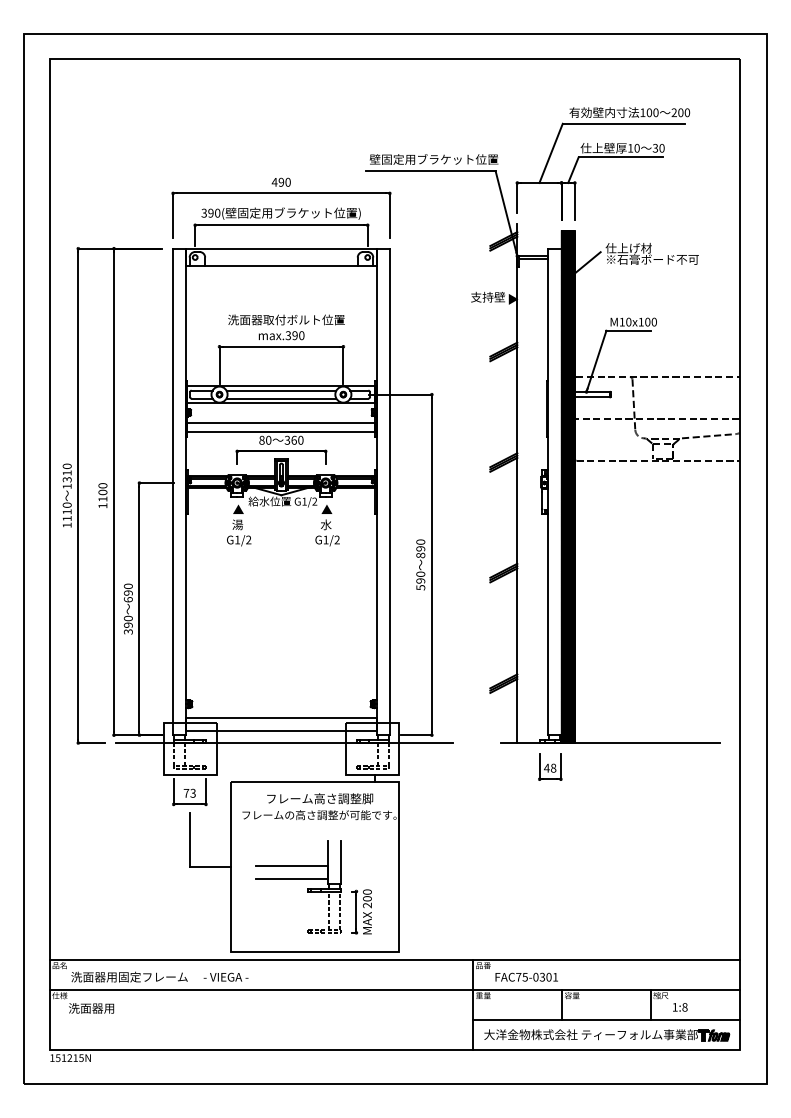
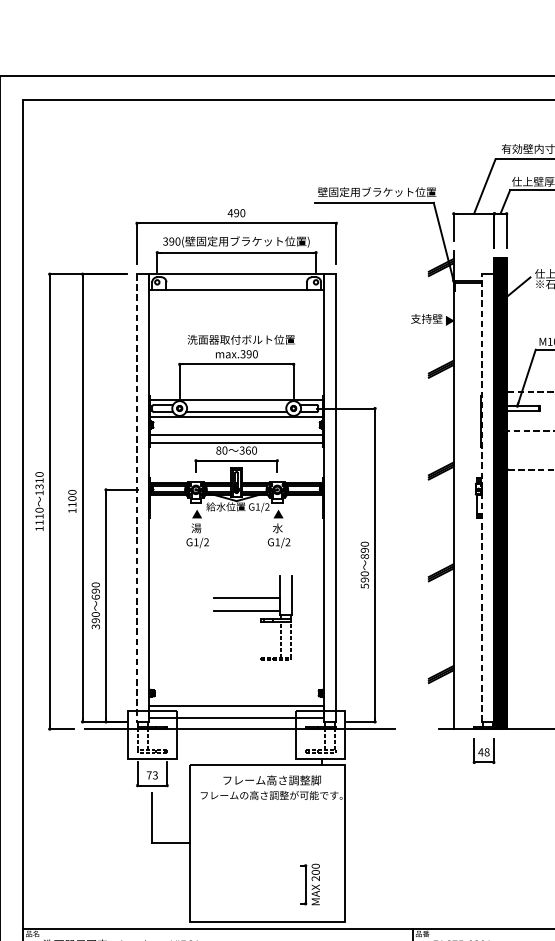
line: (281, 390) -> (236, 404), removed
line: (548, 491) -> (482, 497), solid -> dashed
line: (173, 492) -> (137, 498), solid -> dashed
part: (298, 879) -> (252, 610), moved

